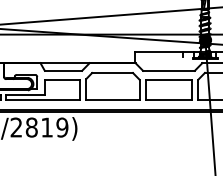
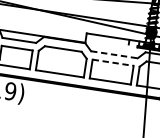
line: (168, 70) -> (114, 54), solid -> dashed
line: (168, 79) -> (112, 62), solid -> dashed

